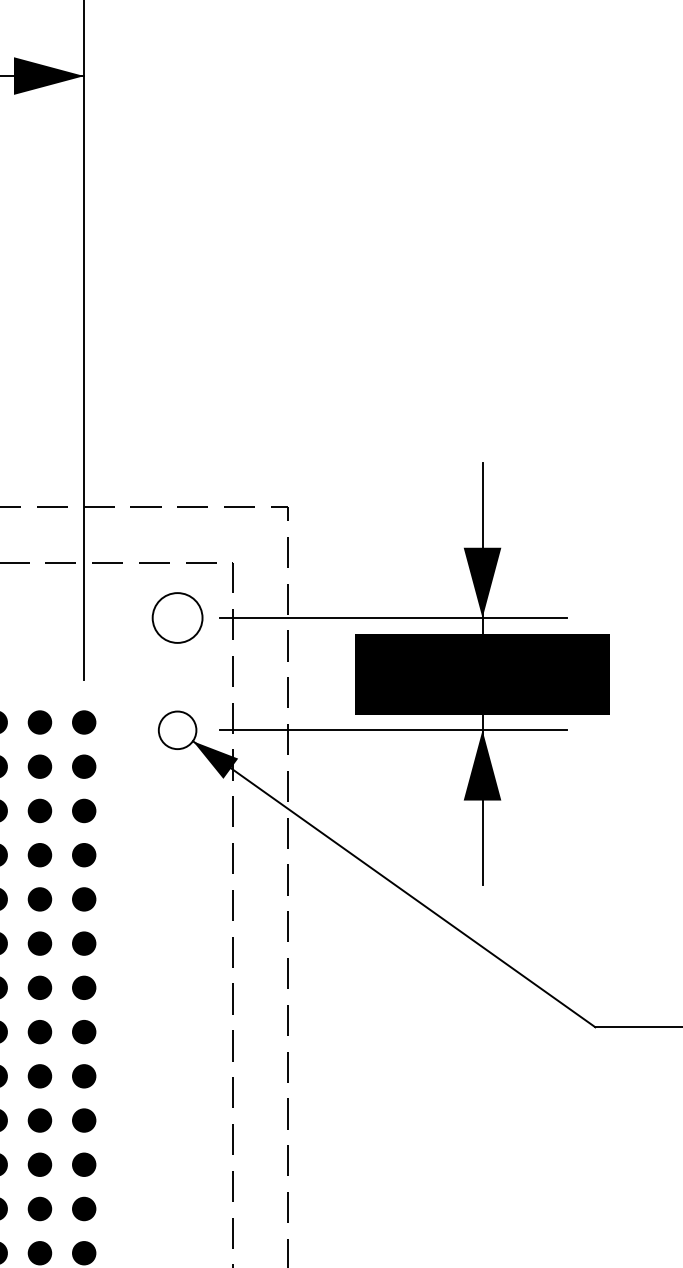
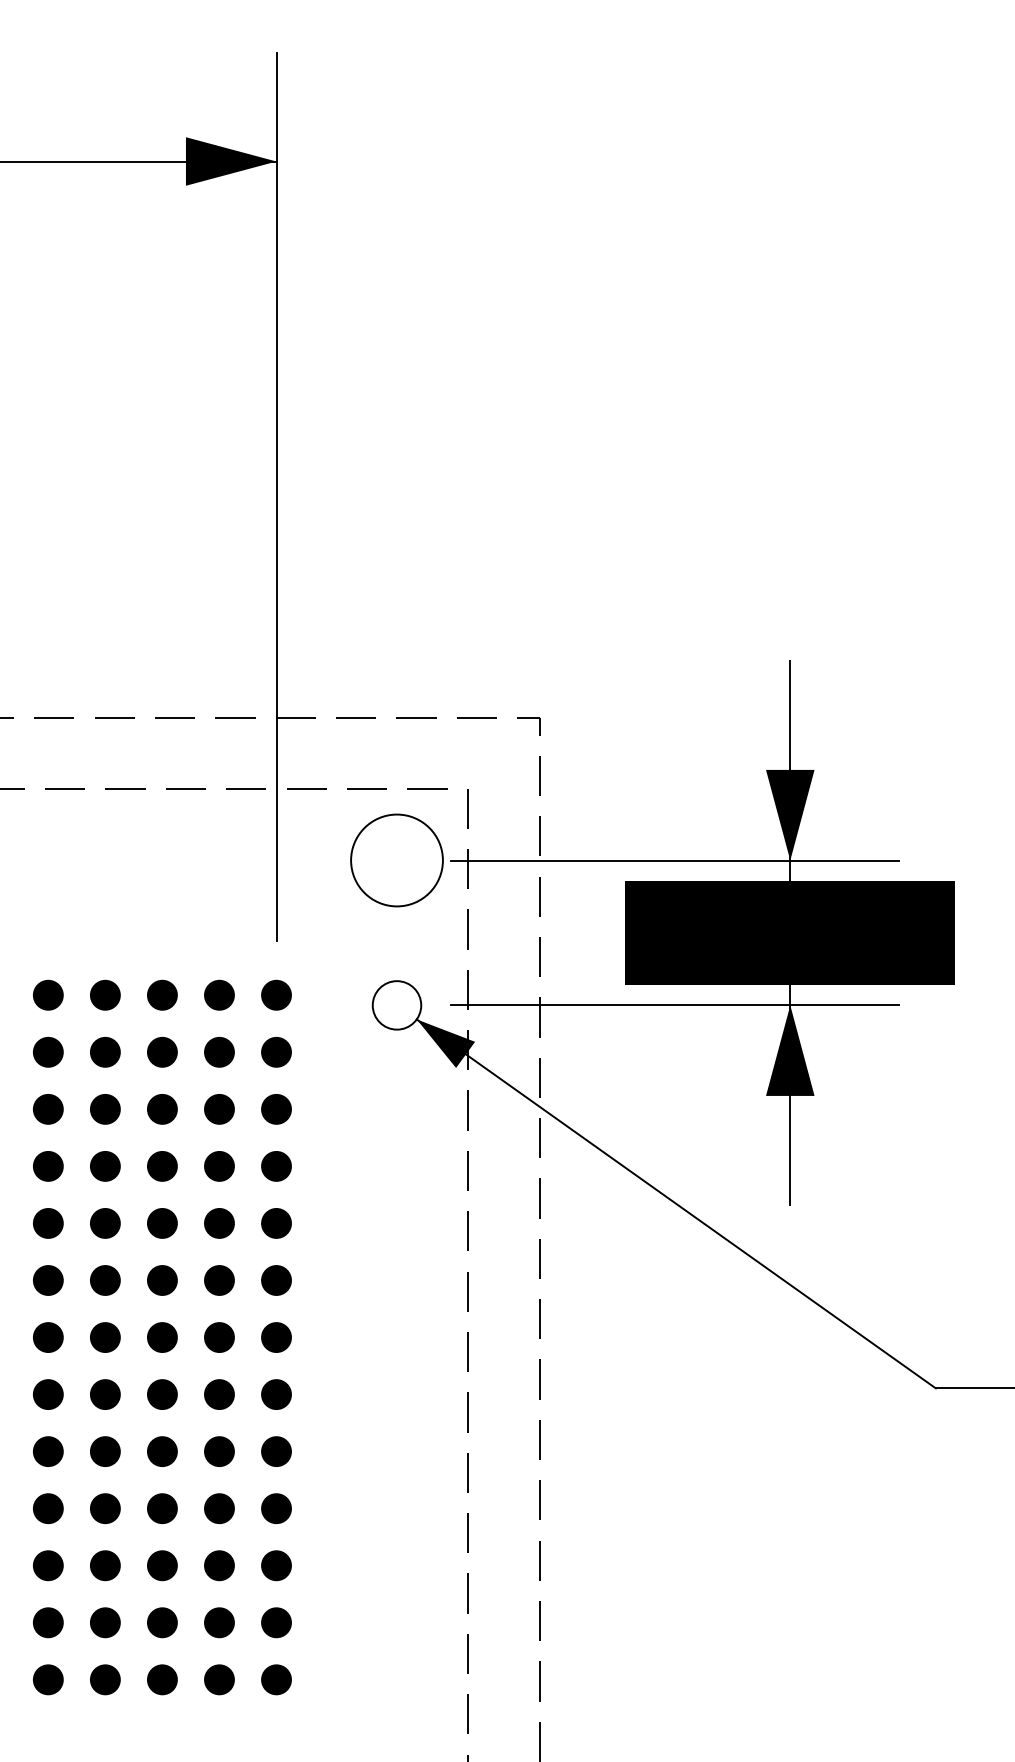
circle: (177, 618) -> (396, 860), size x1.43

